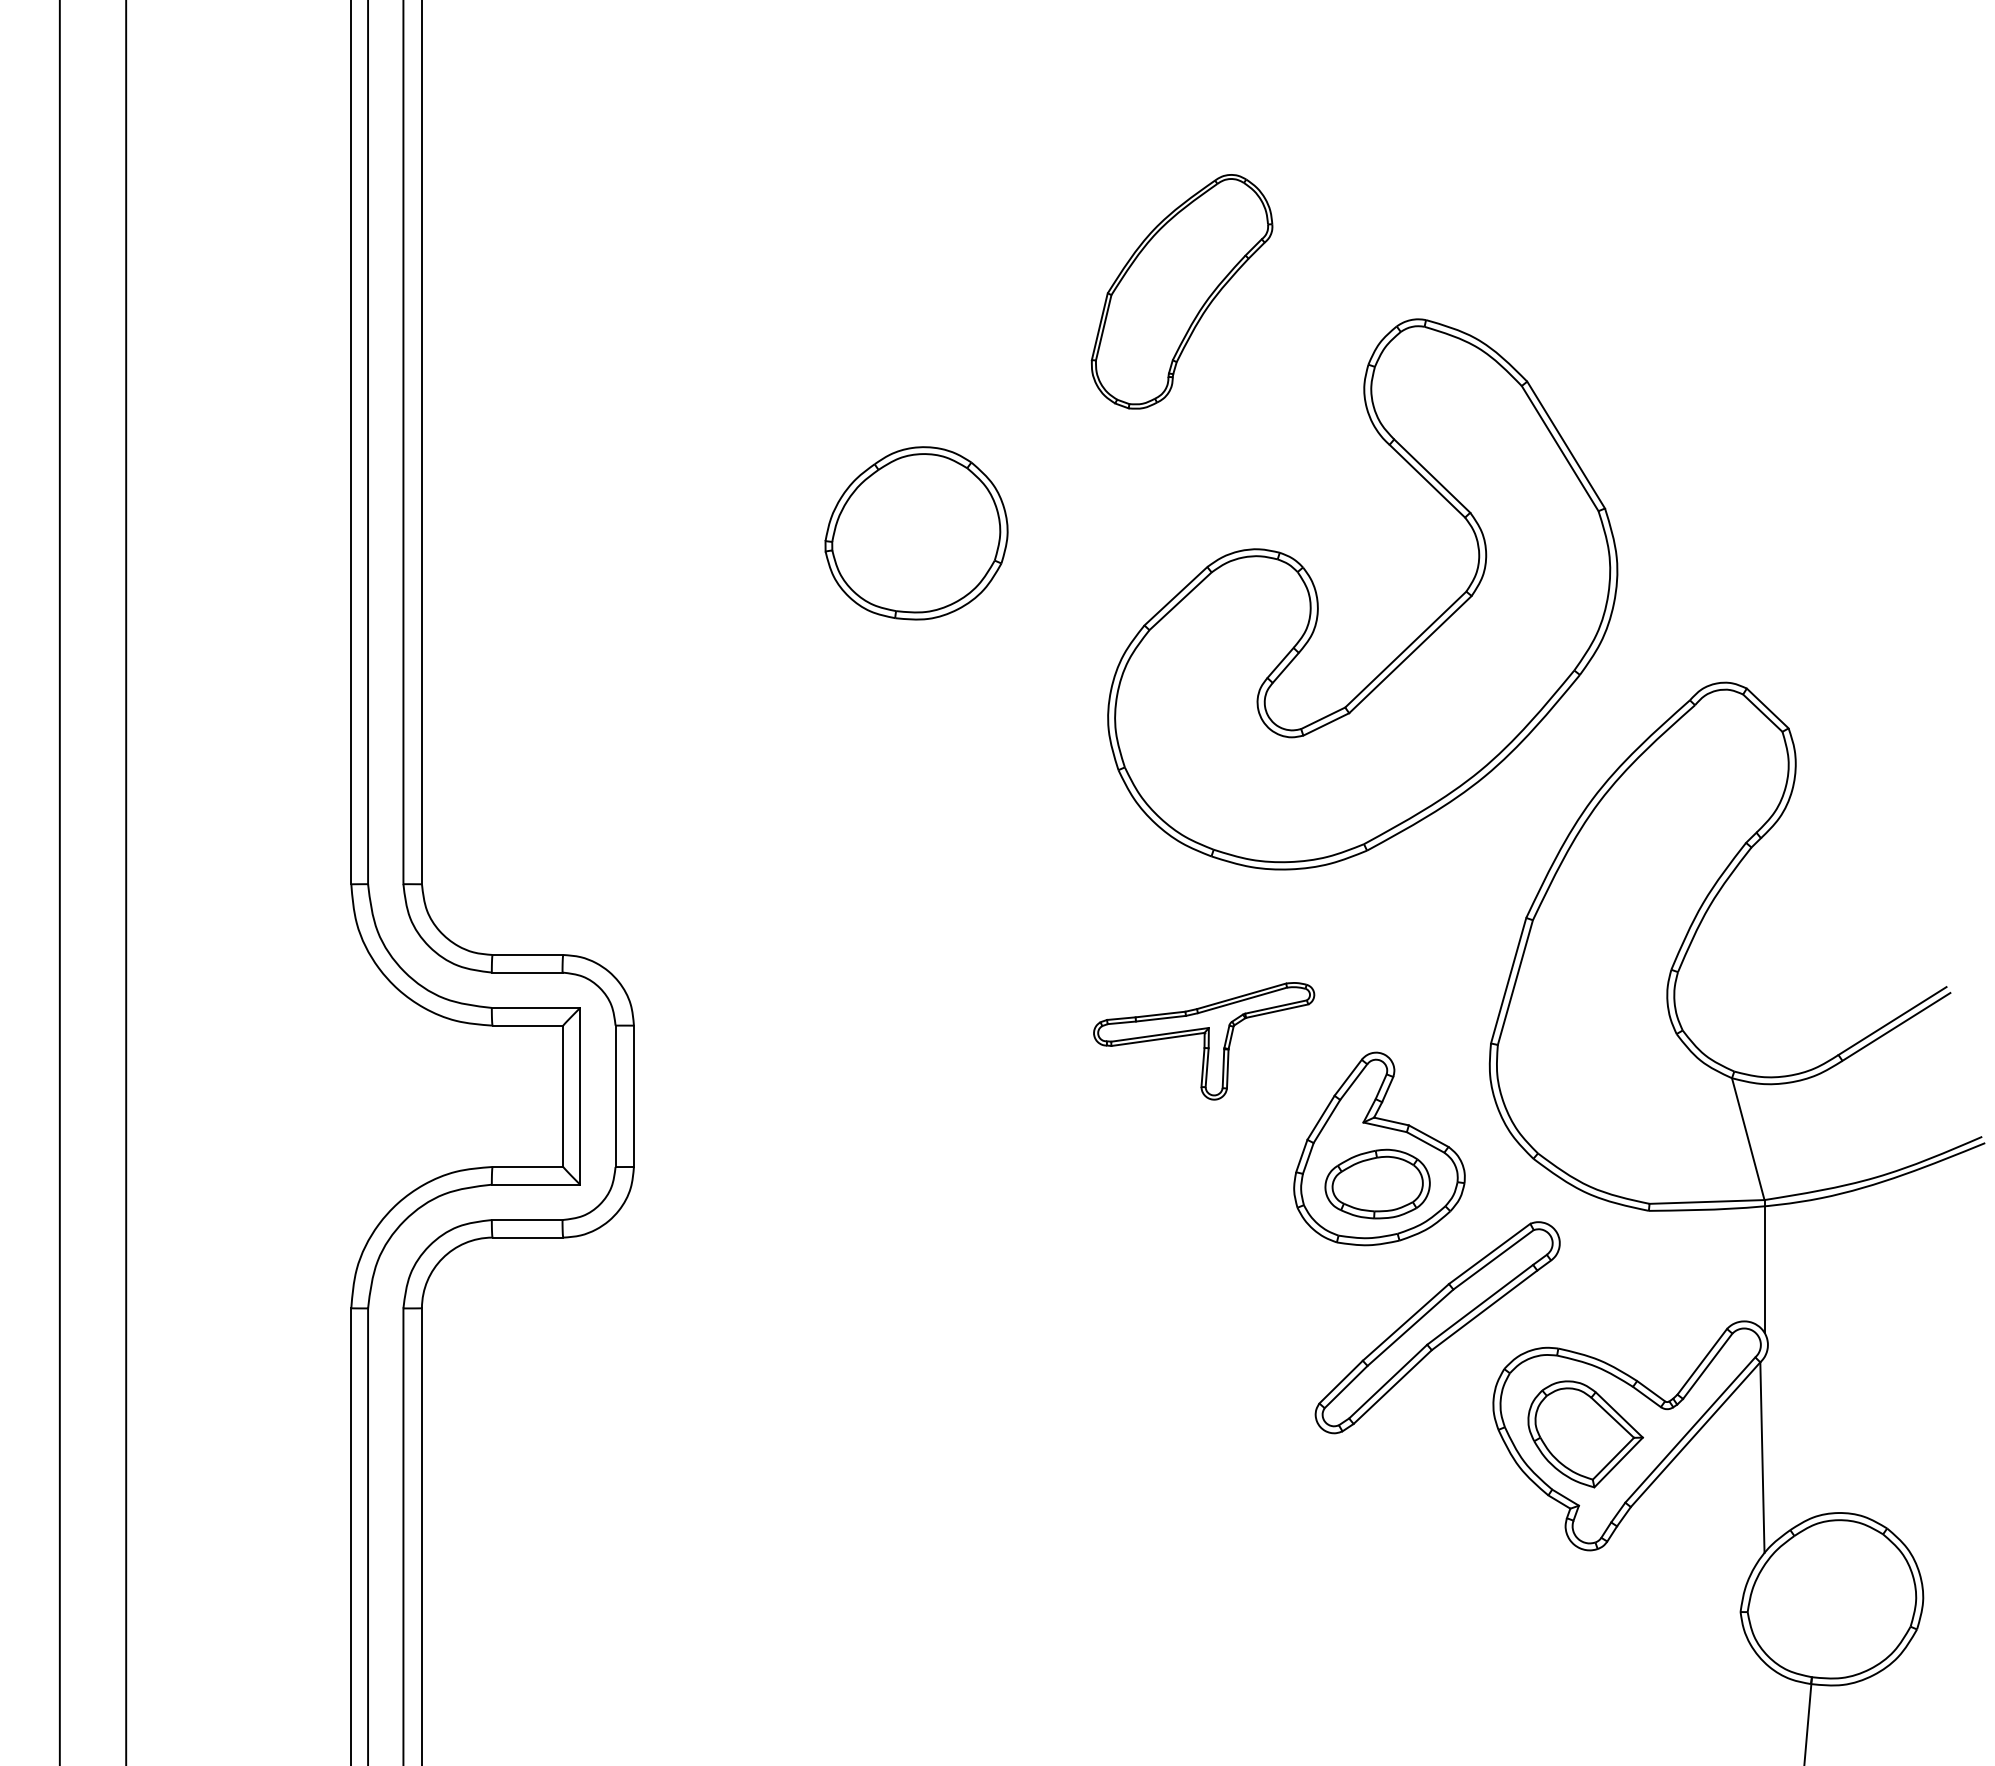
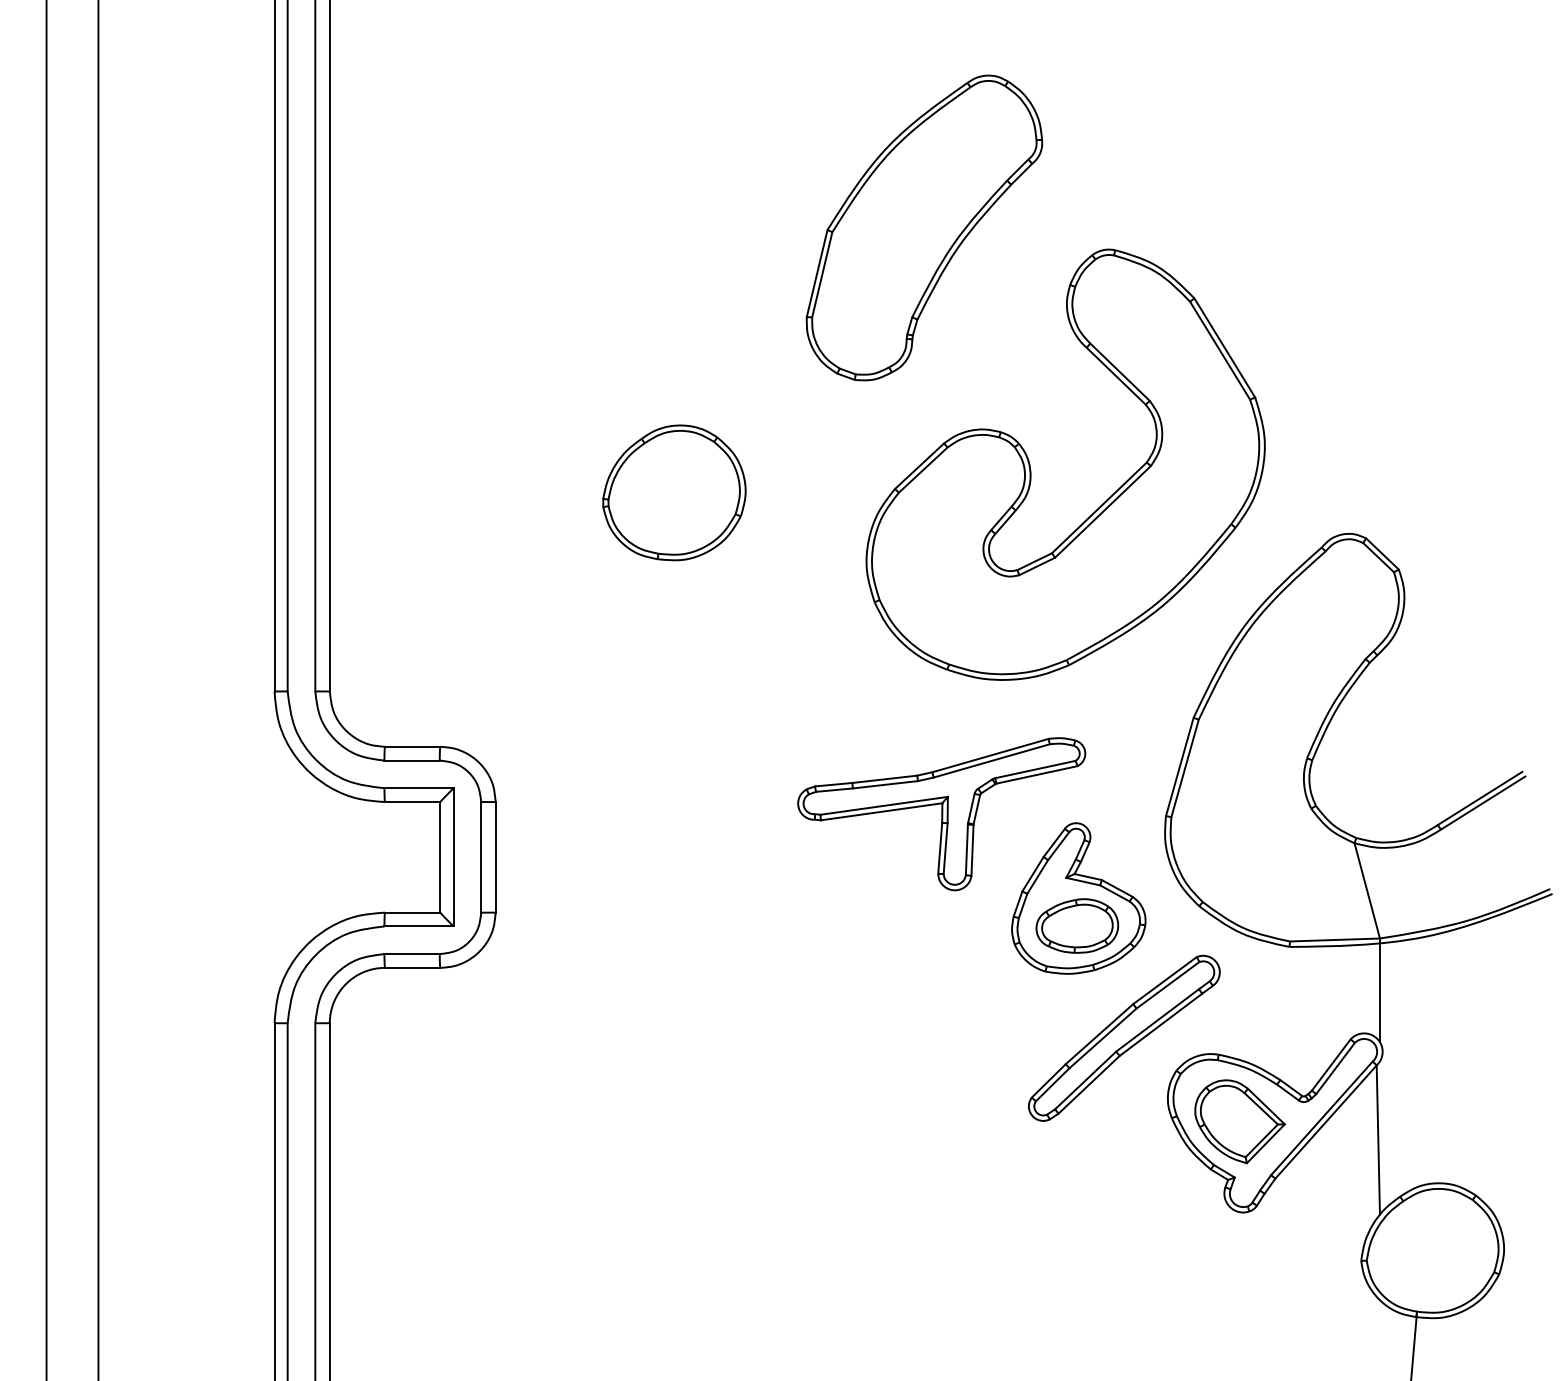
part: (1181, 291) -> (923, 227), size x1.67
part: (916, 533) -> (674, 492), moved
part: (1203, 1041) -> (941, 814), size x1.67

